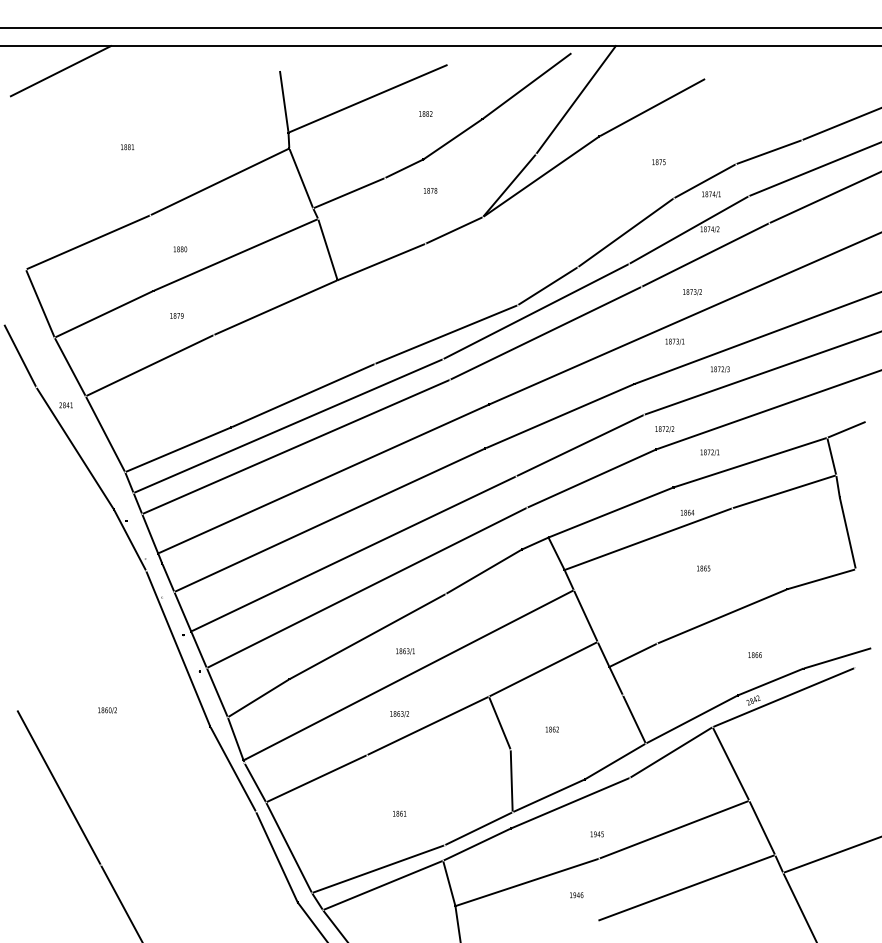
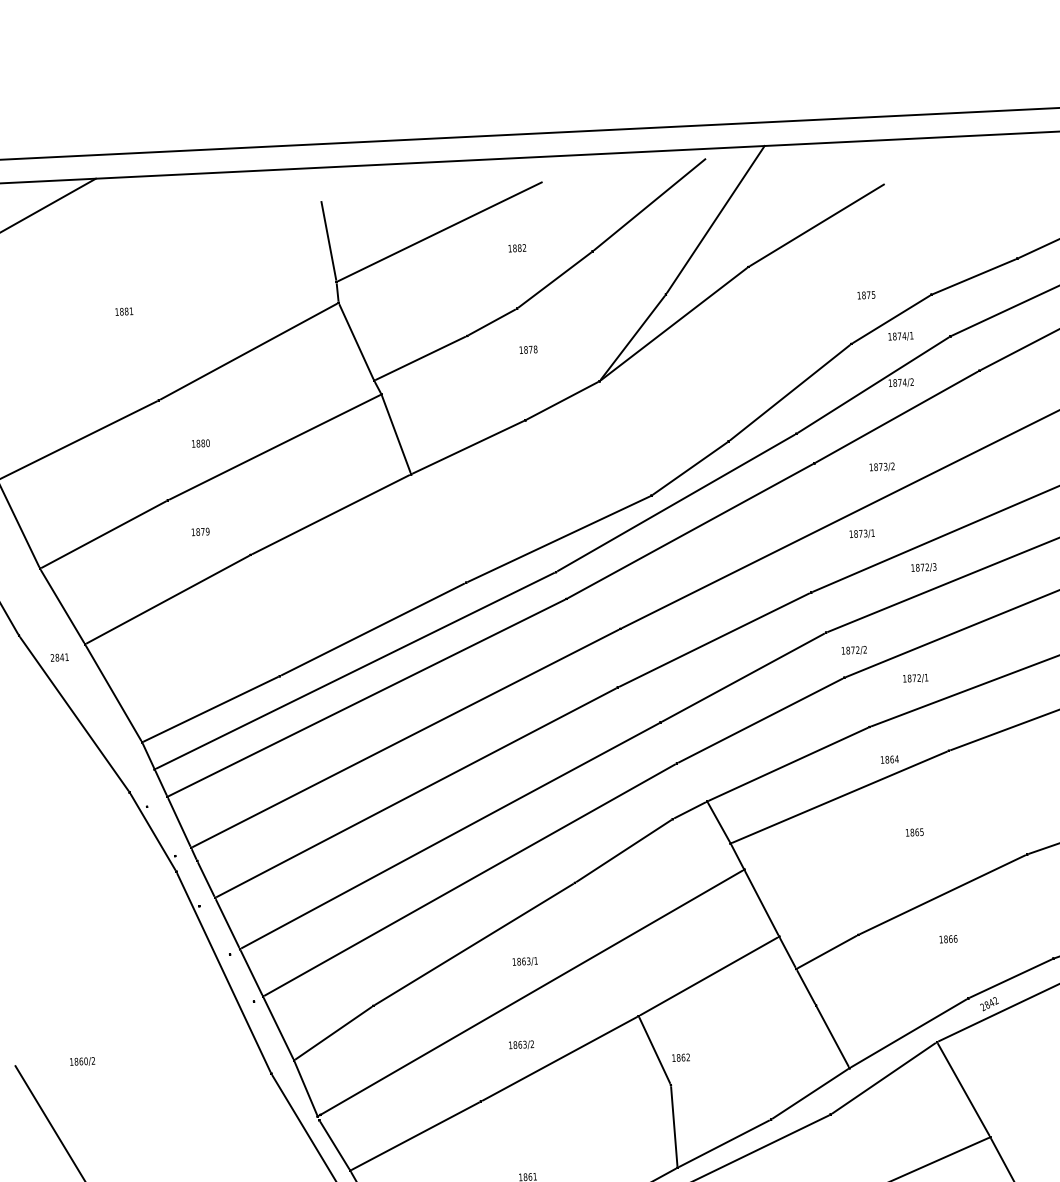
text: (658, 162) -> (865, 295), moved
text: (754, 654) -> (947, 938), moved
text: (107, 710) -> (82, 1061), moved
text: (551, 729) -> (679, 1057), moved

